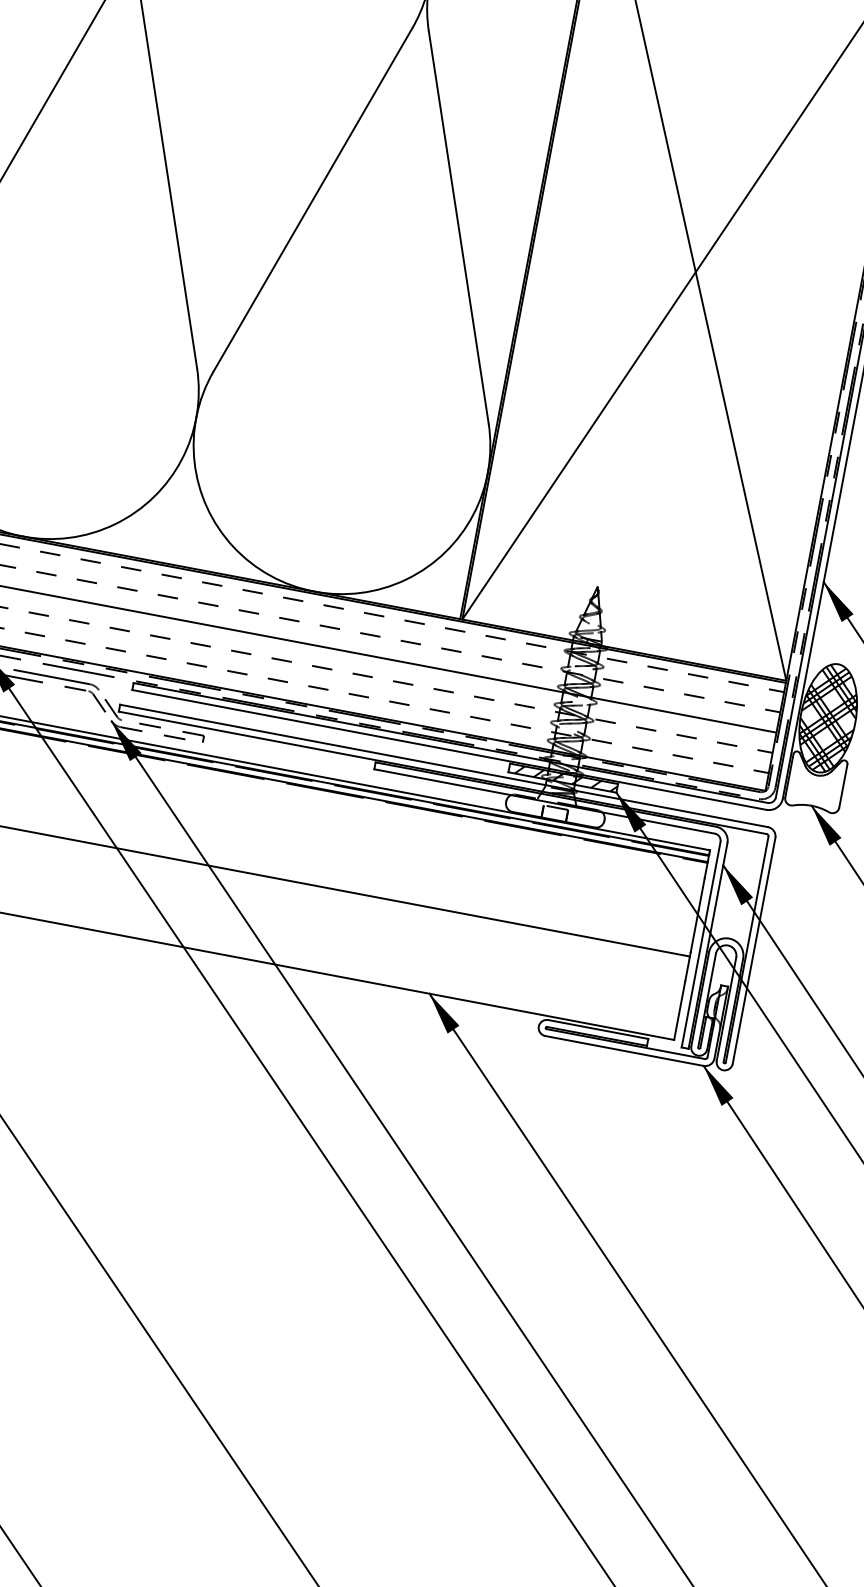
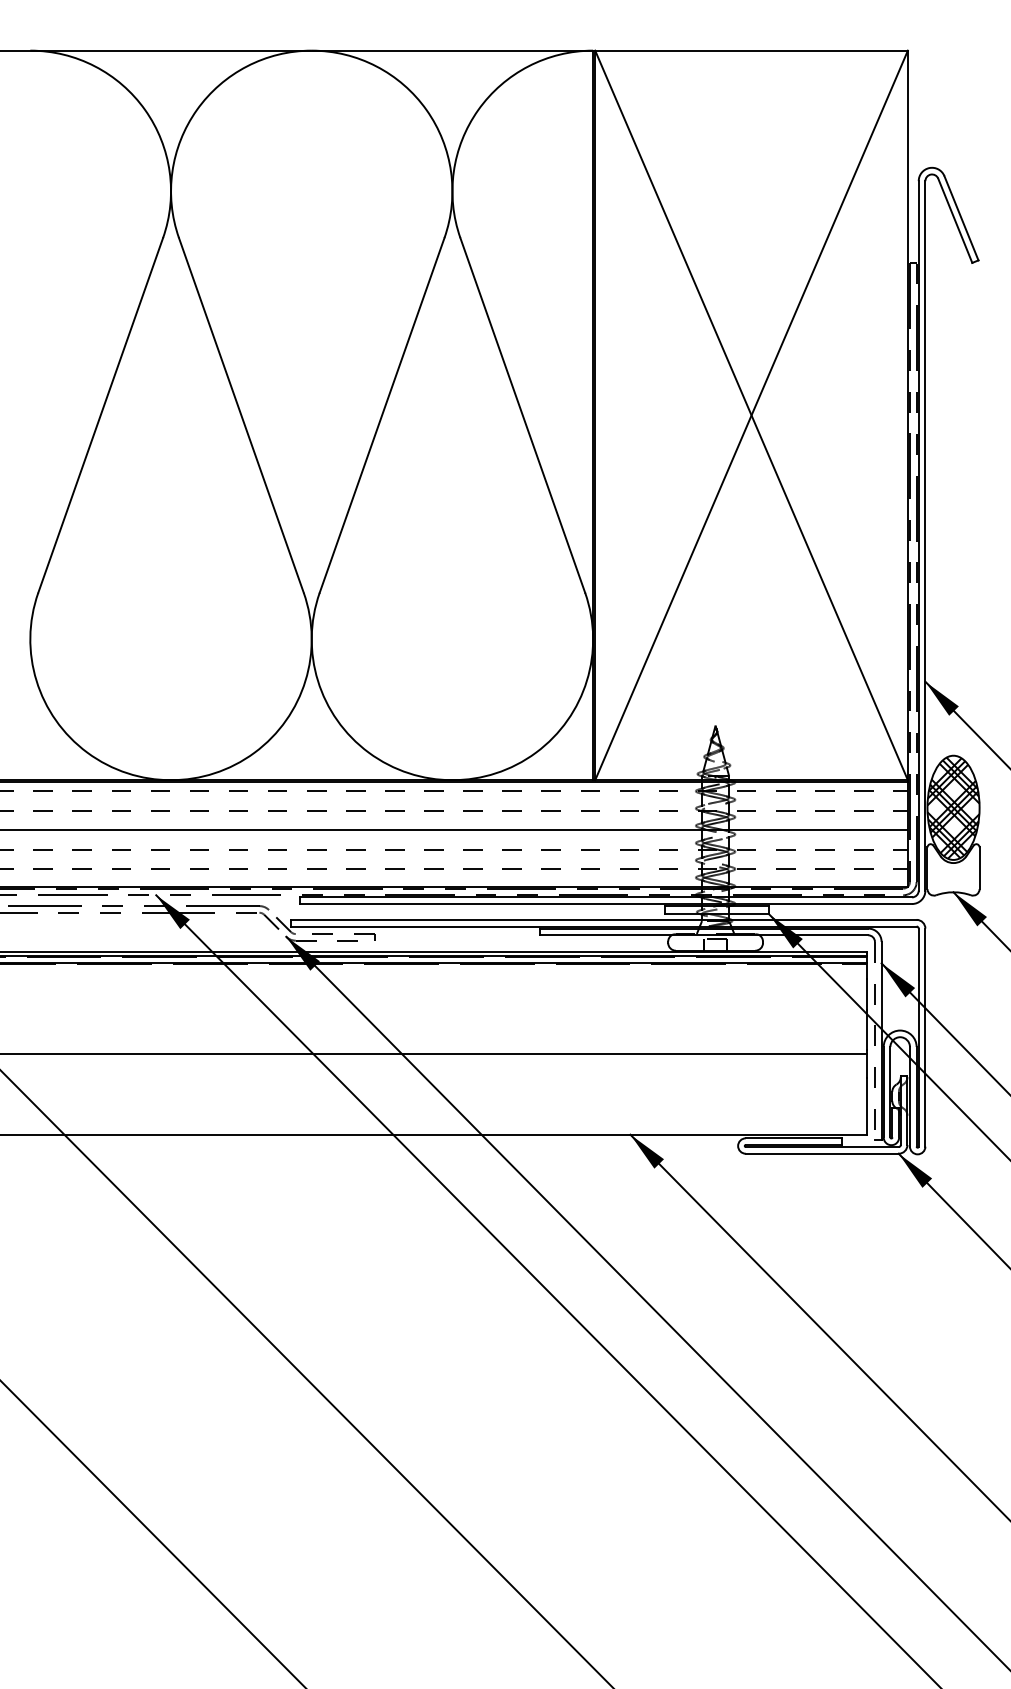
hatch: (566, 779) -> (720, 910), removed
line: (700, 944) -> (874, 1041), solid -> dashed

